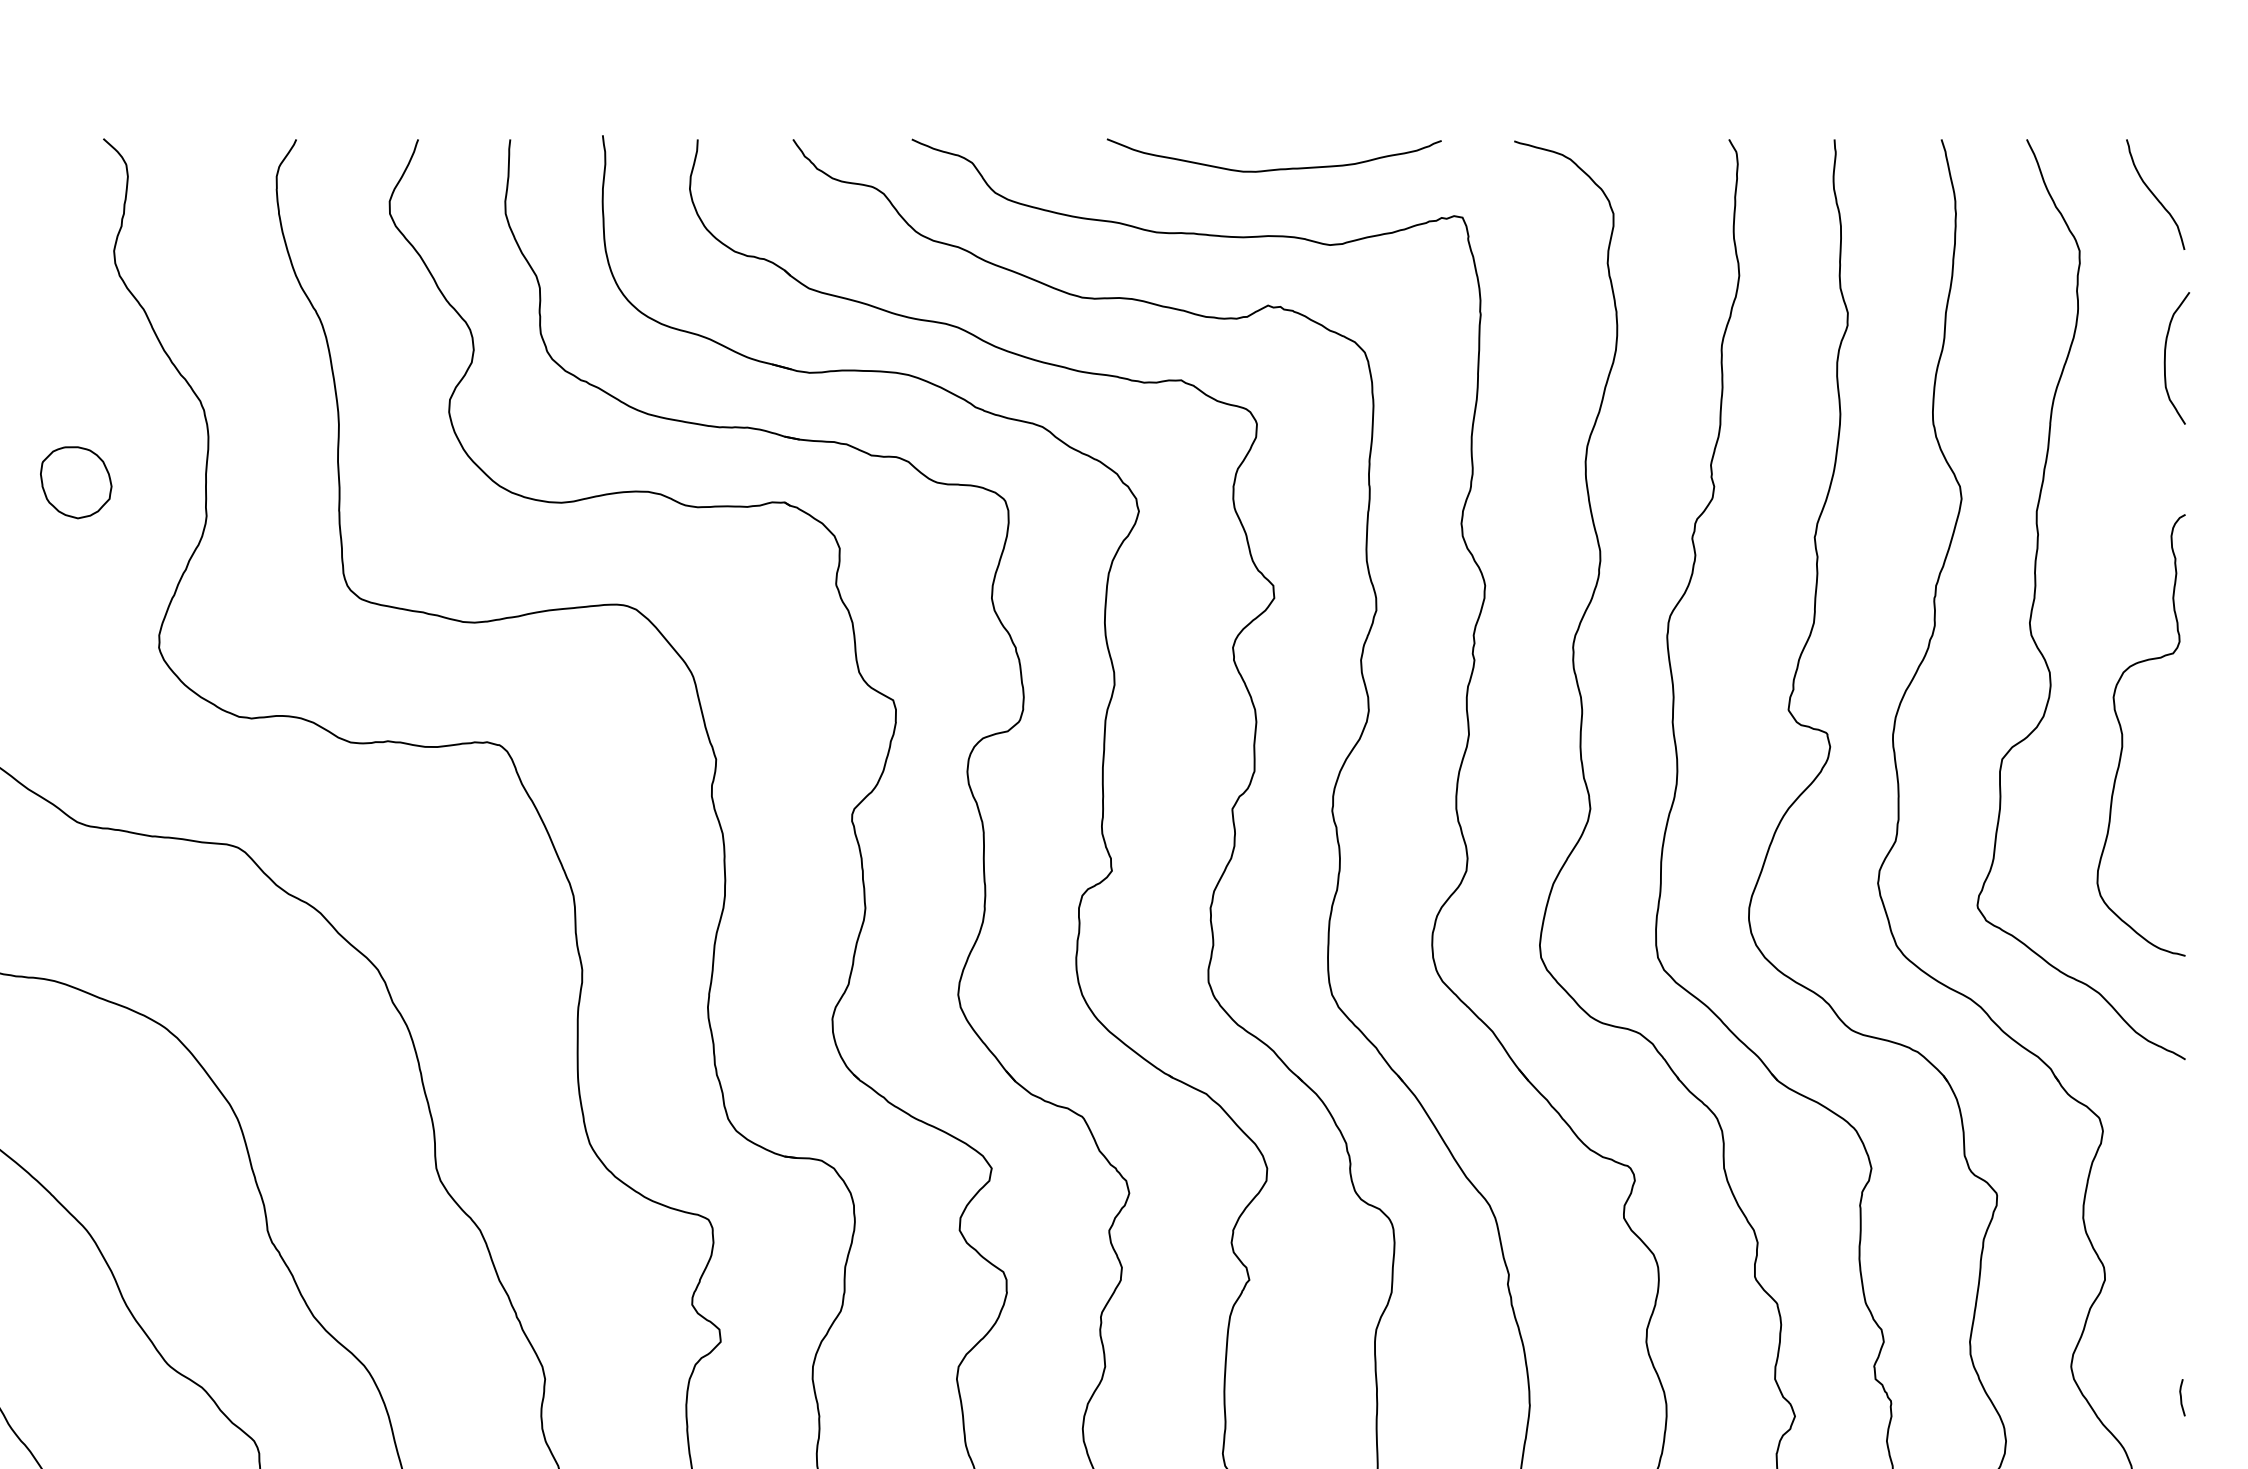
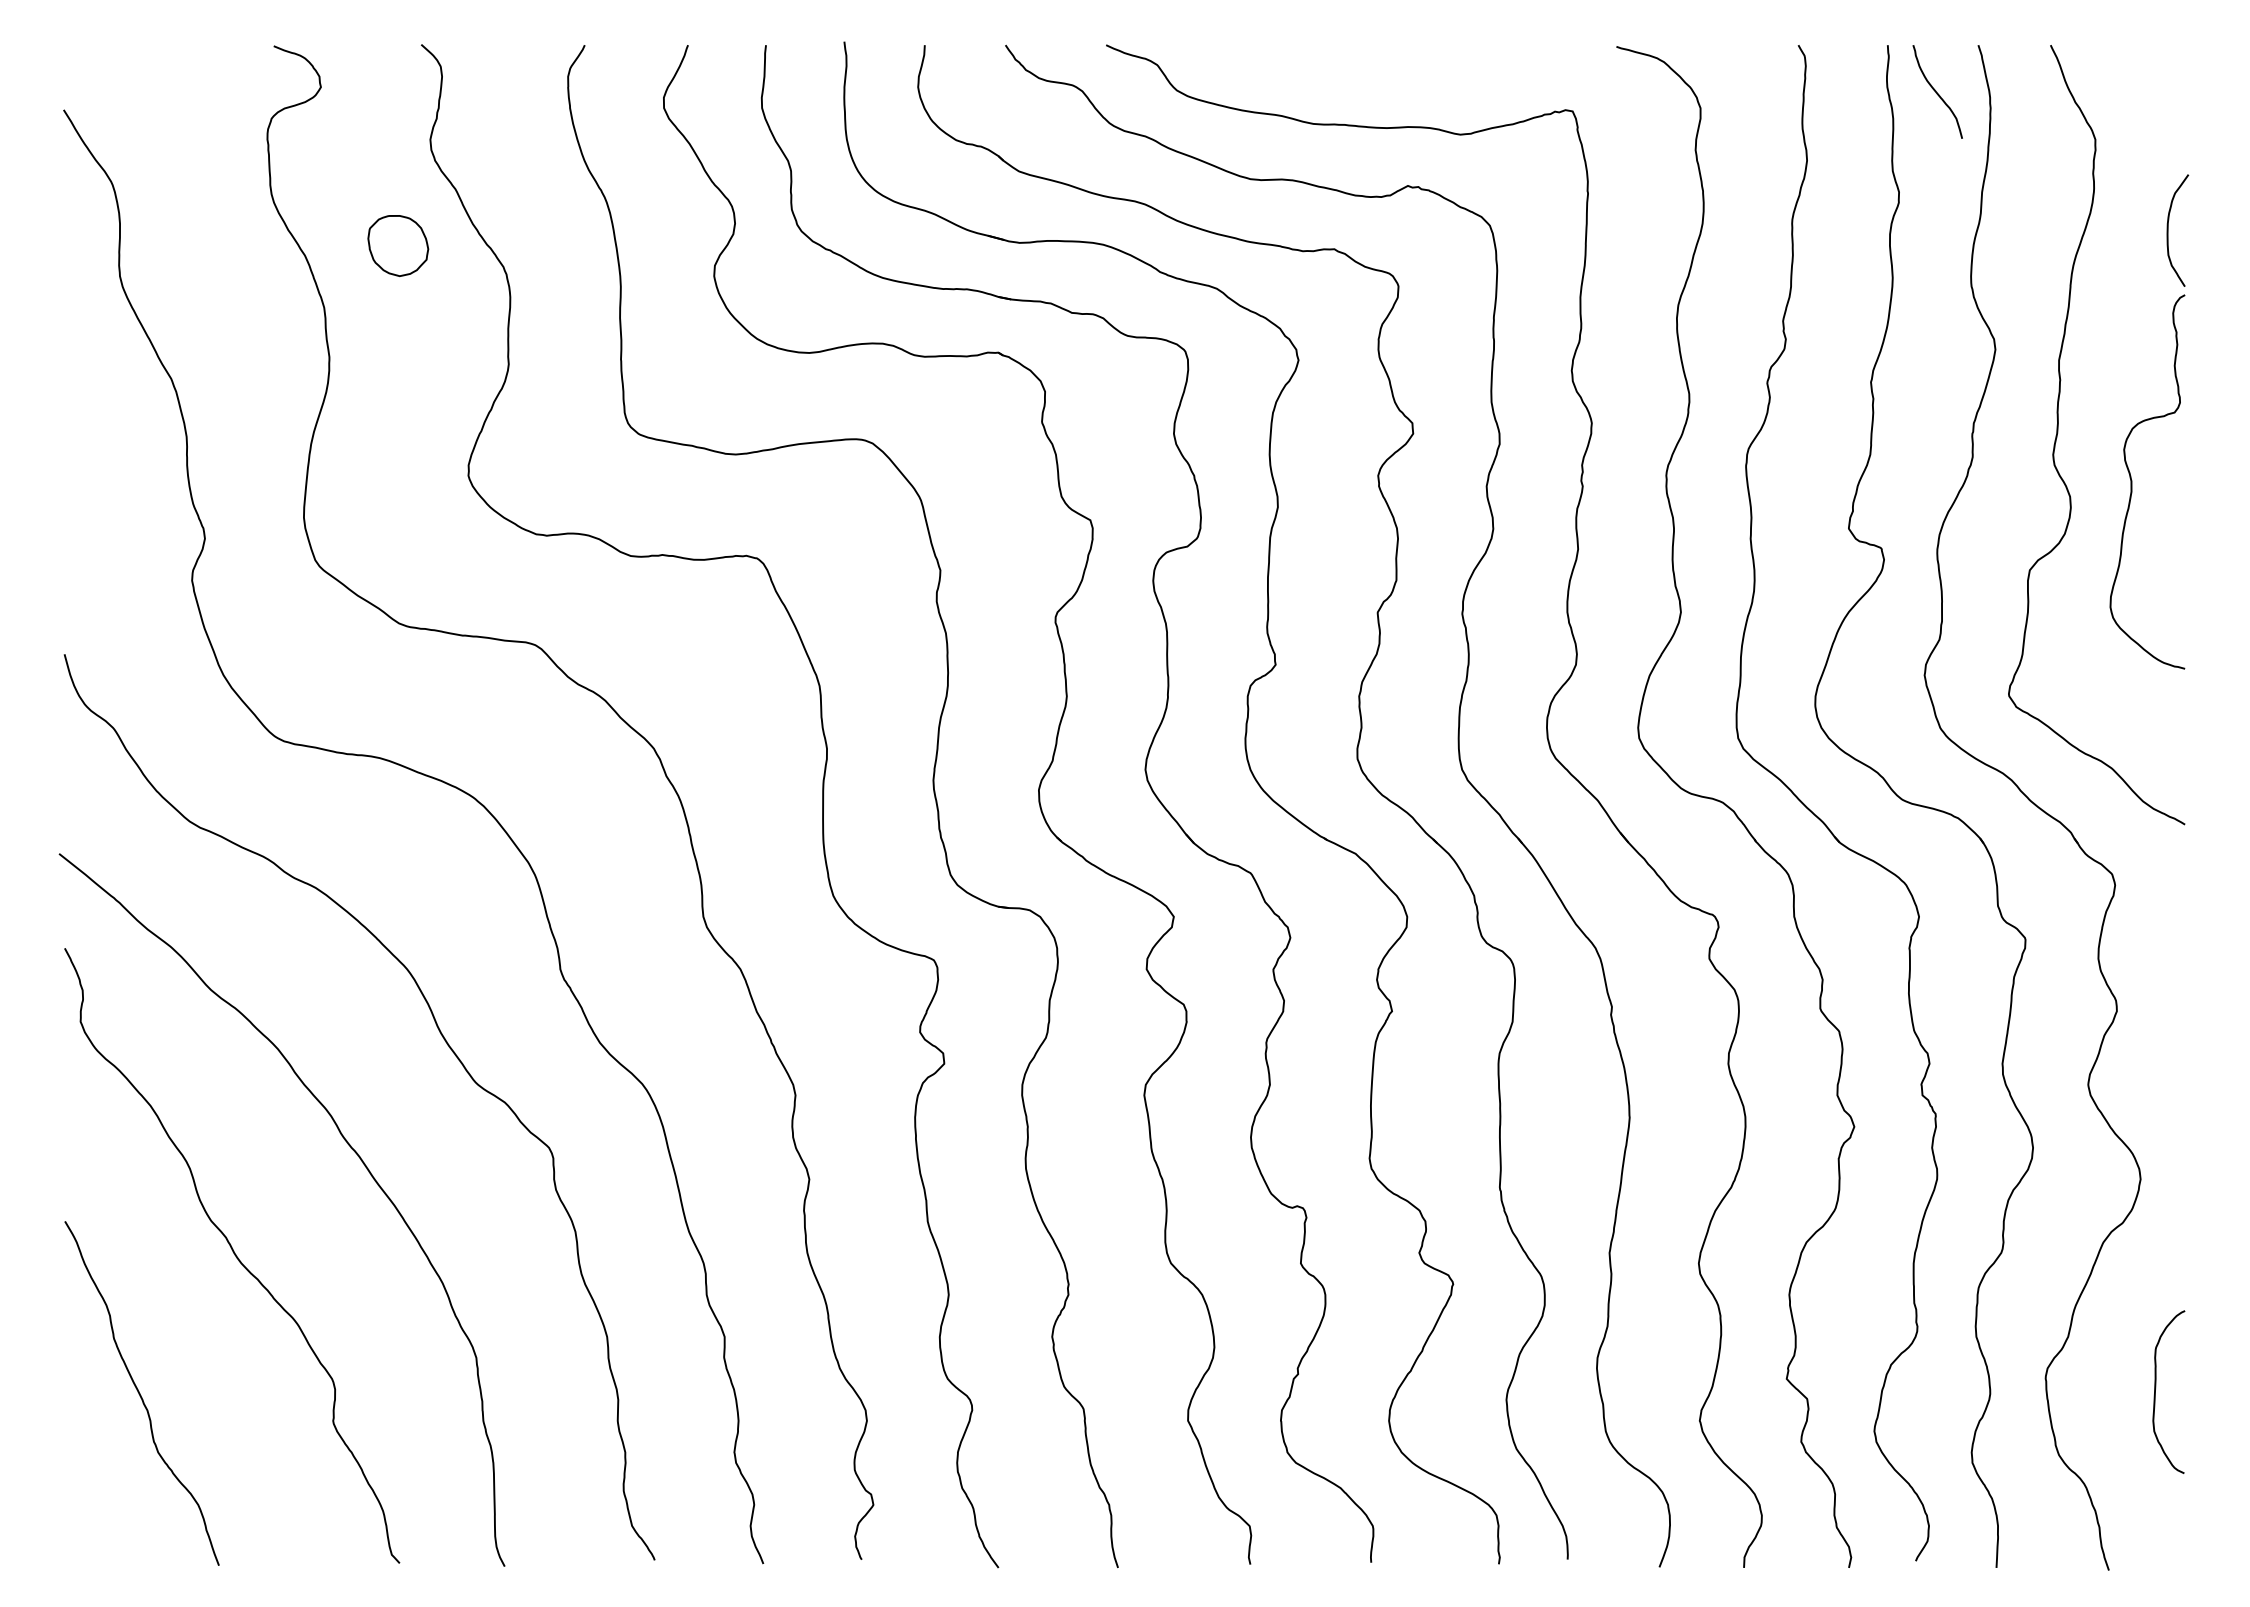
curve: (1277, 168) -> (1415, 69), removed
curve: (2154, 194) -> (1936, 91), moved
part: (76, 482) -> (398, 245), moved
curve: (2123, 734) -> (2132, 481), moved
curve: (2182, 1397) -> (2182, 1110), removed

